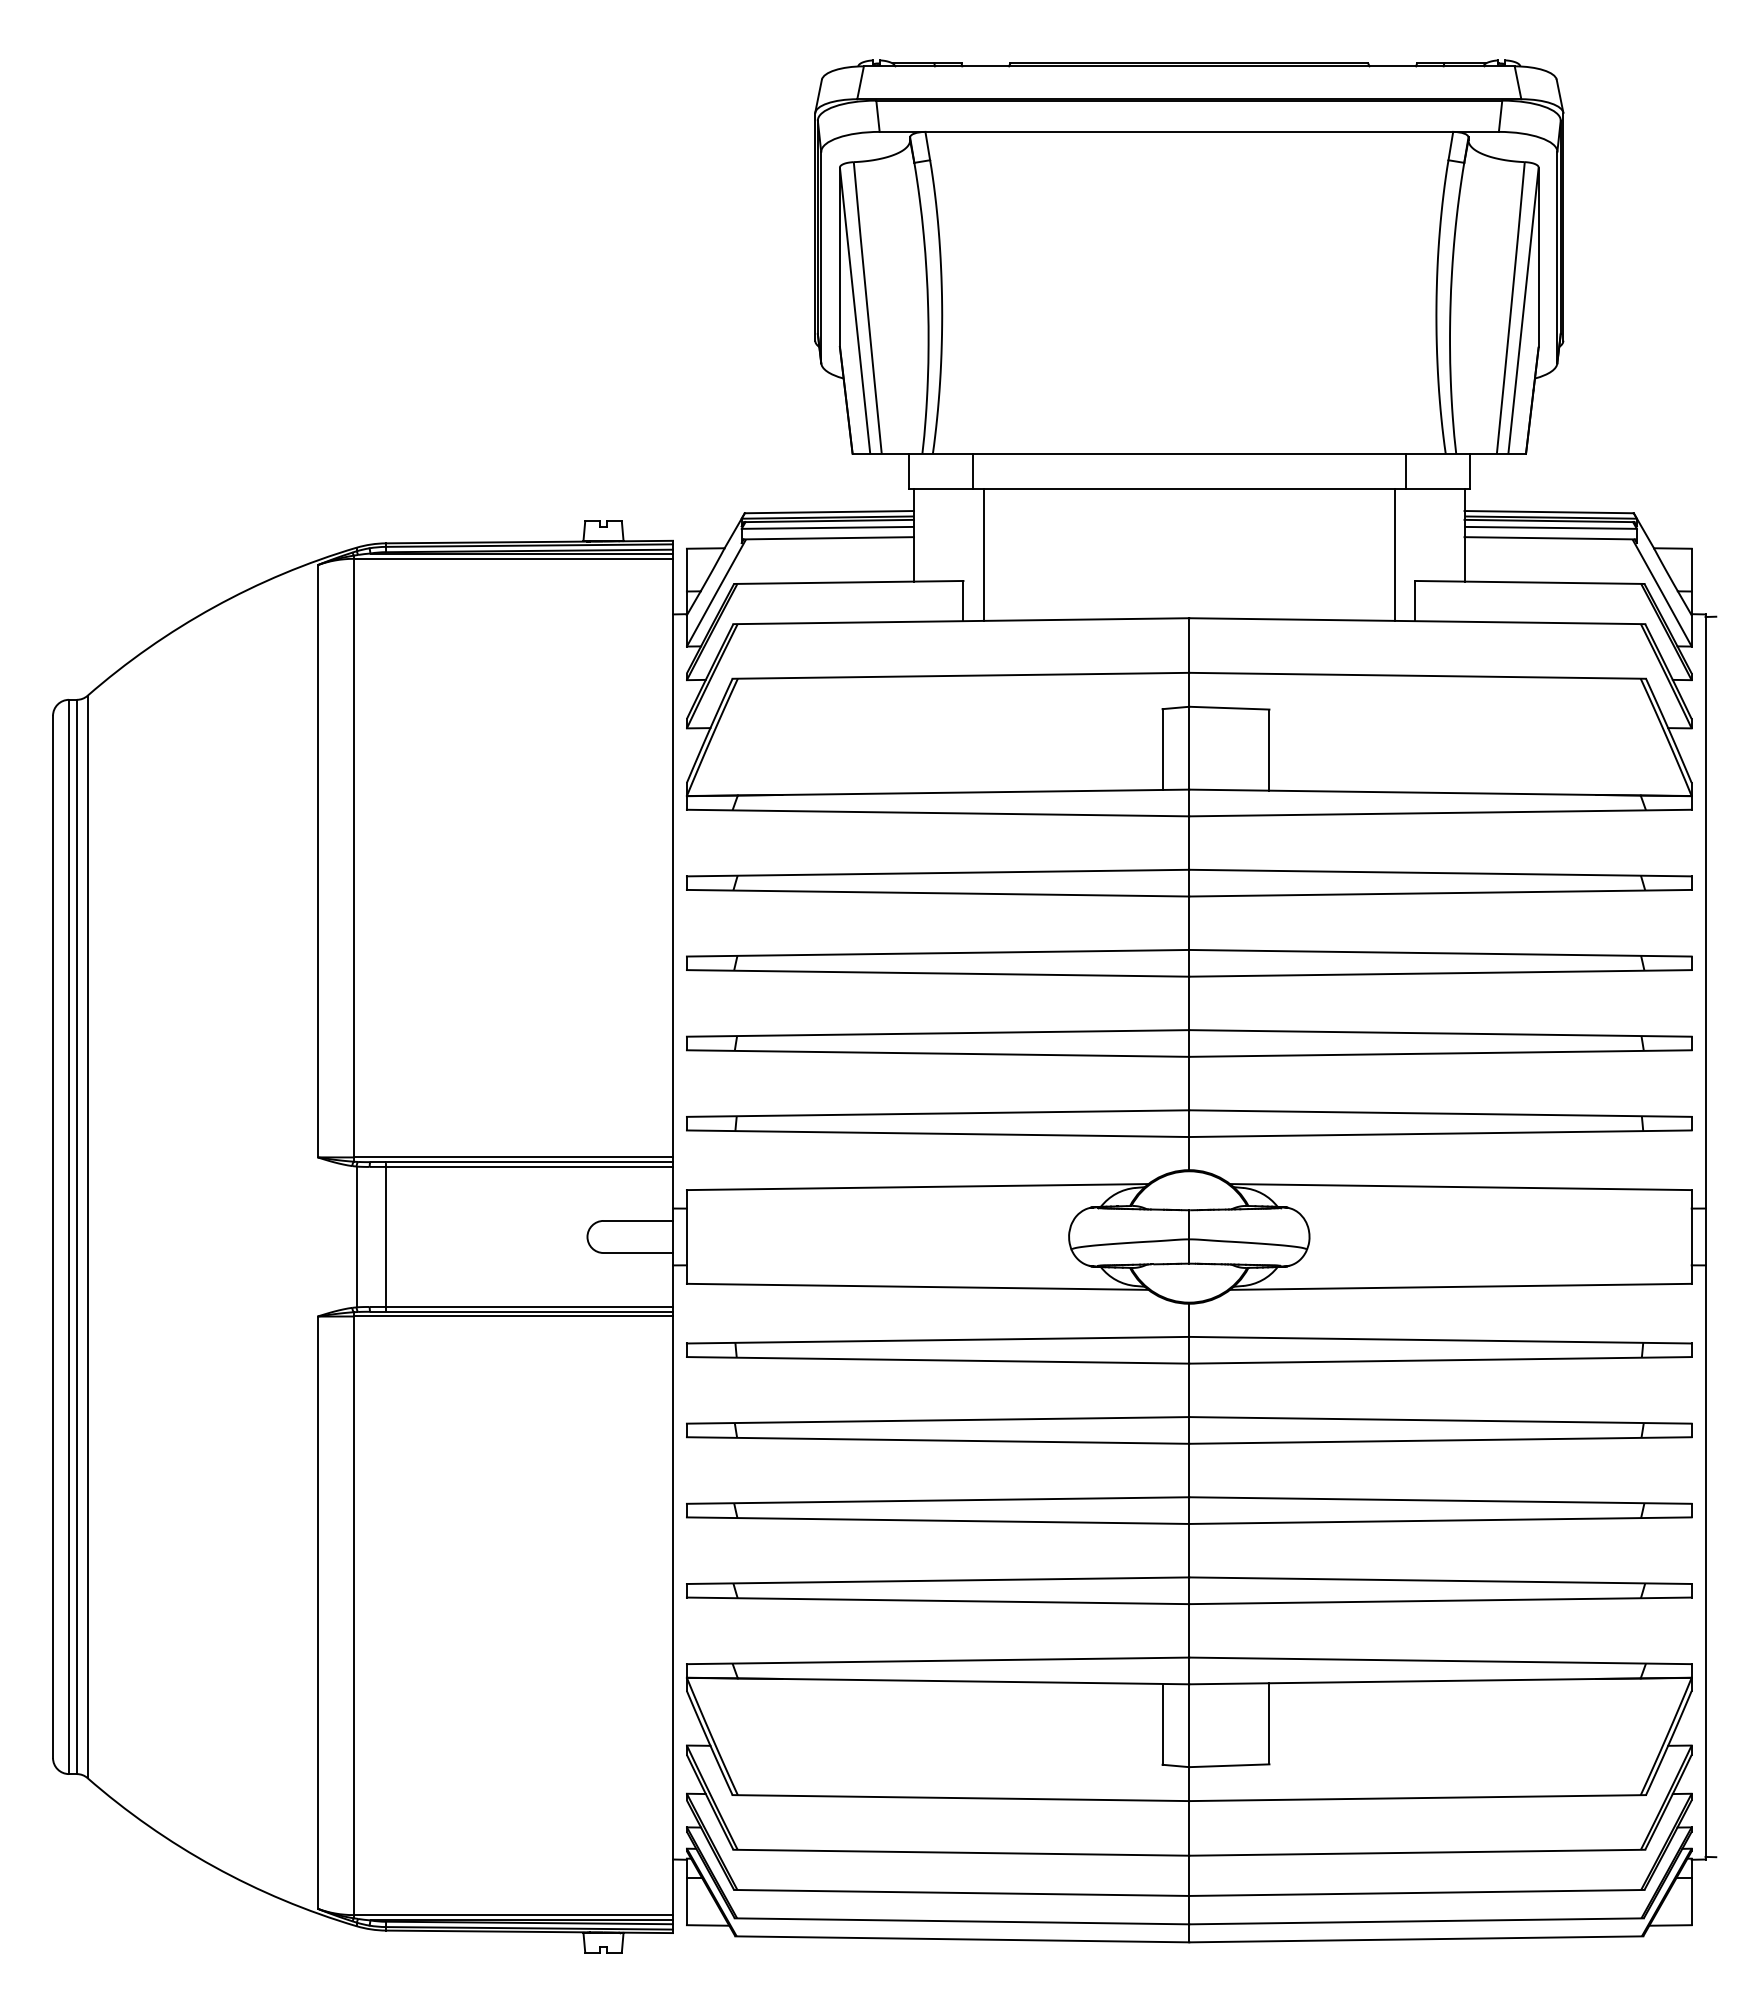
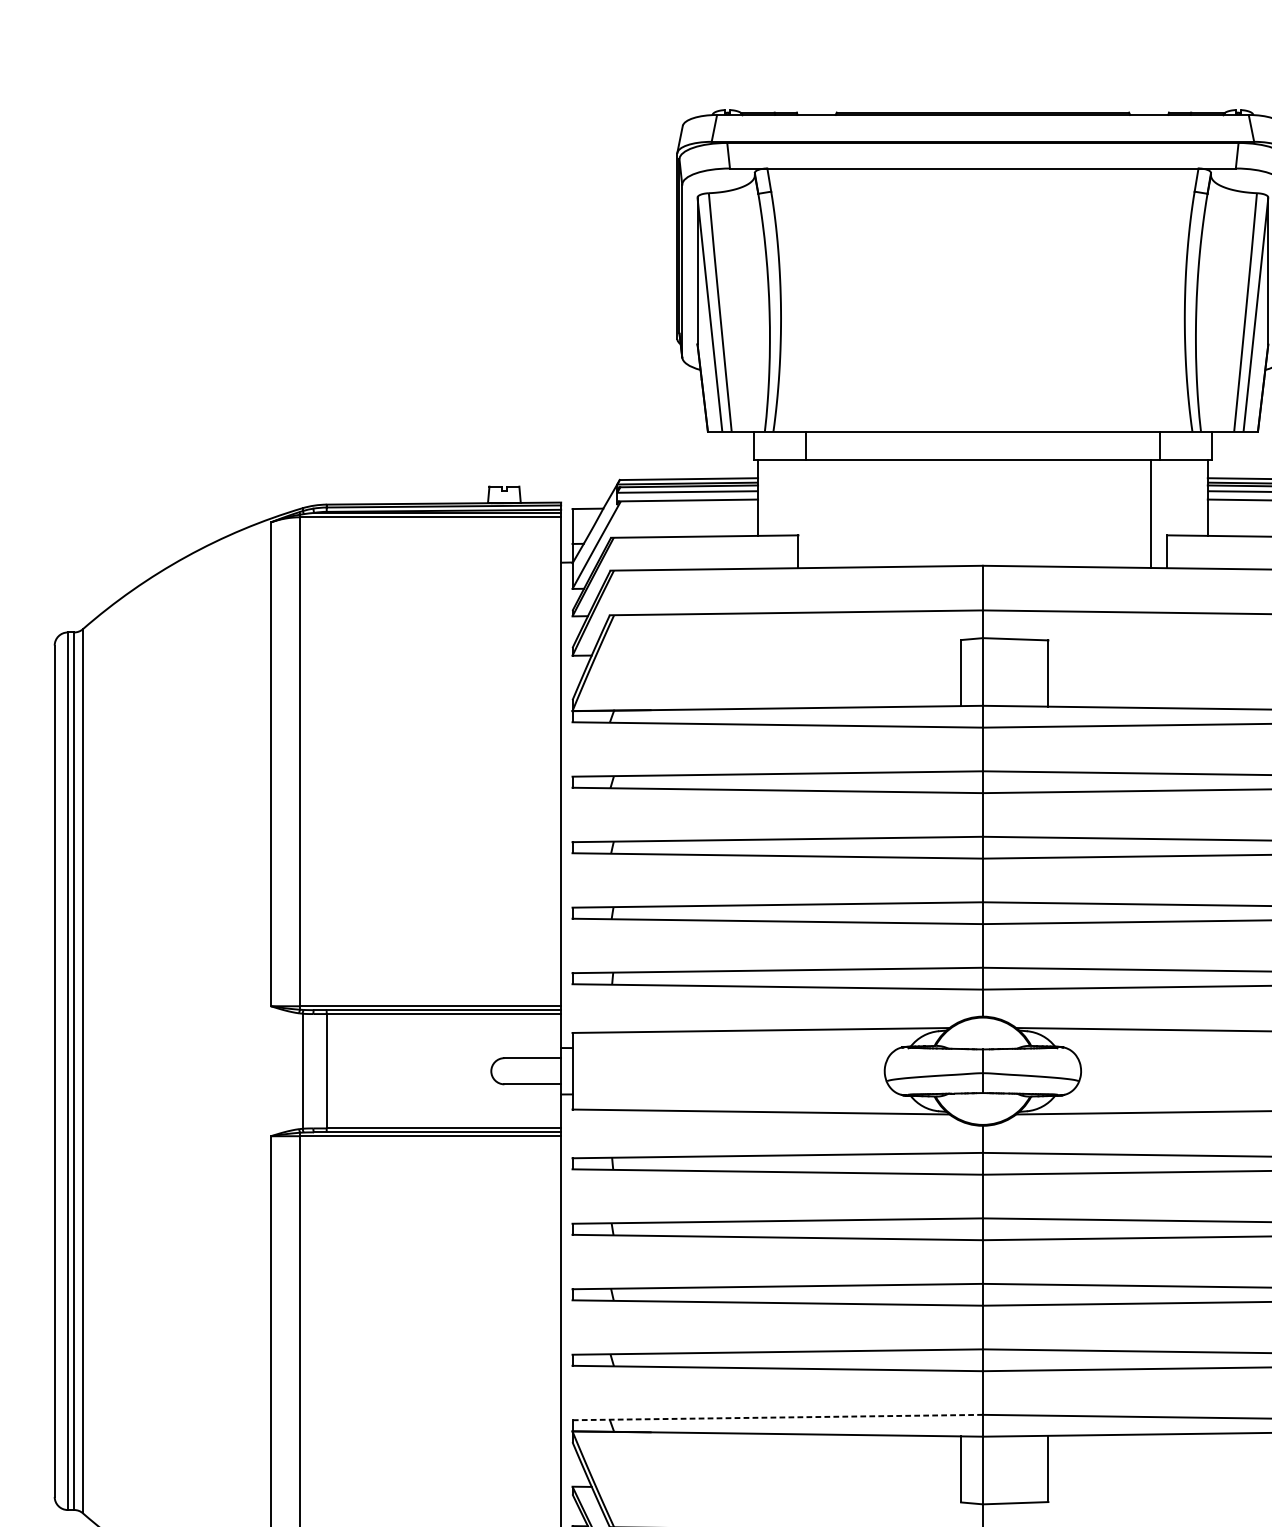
line: (983, 554) -> (814, 513), removed
line: (937, 1660) -> (777, 1417), solid -> dashed

